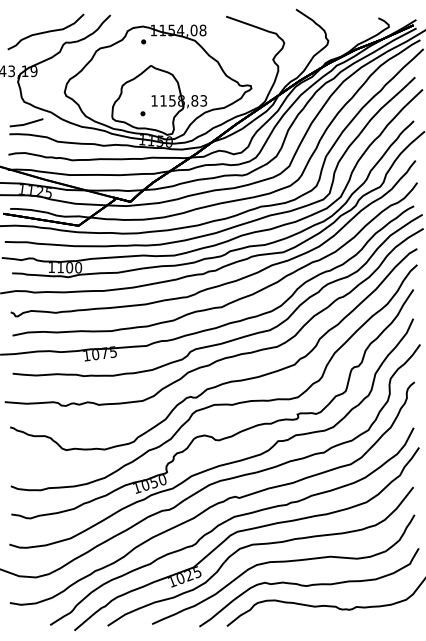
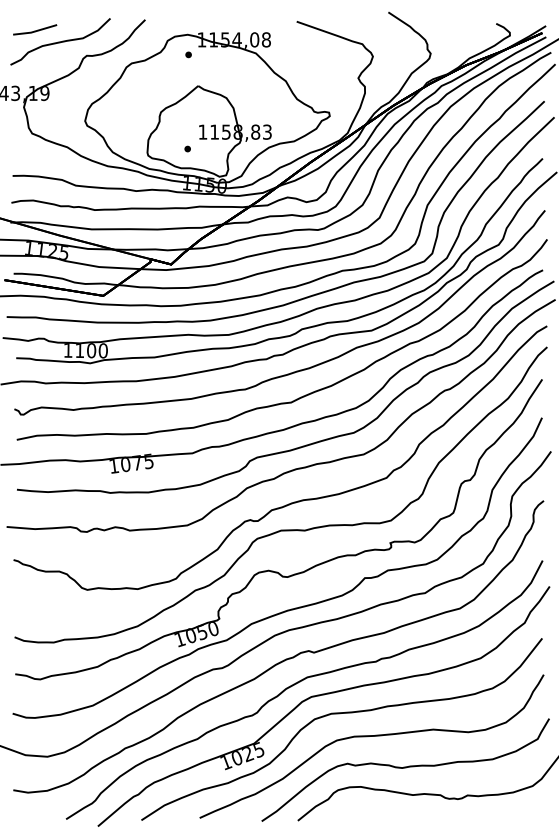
line: (26, 123) -> (35, 30), moved

